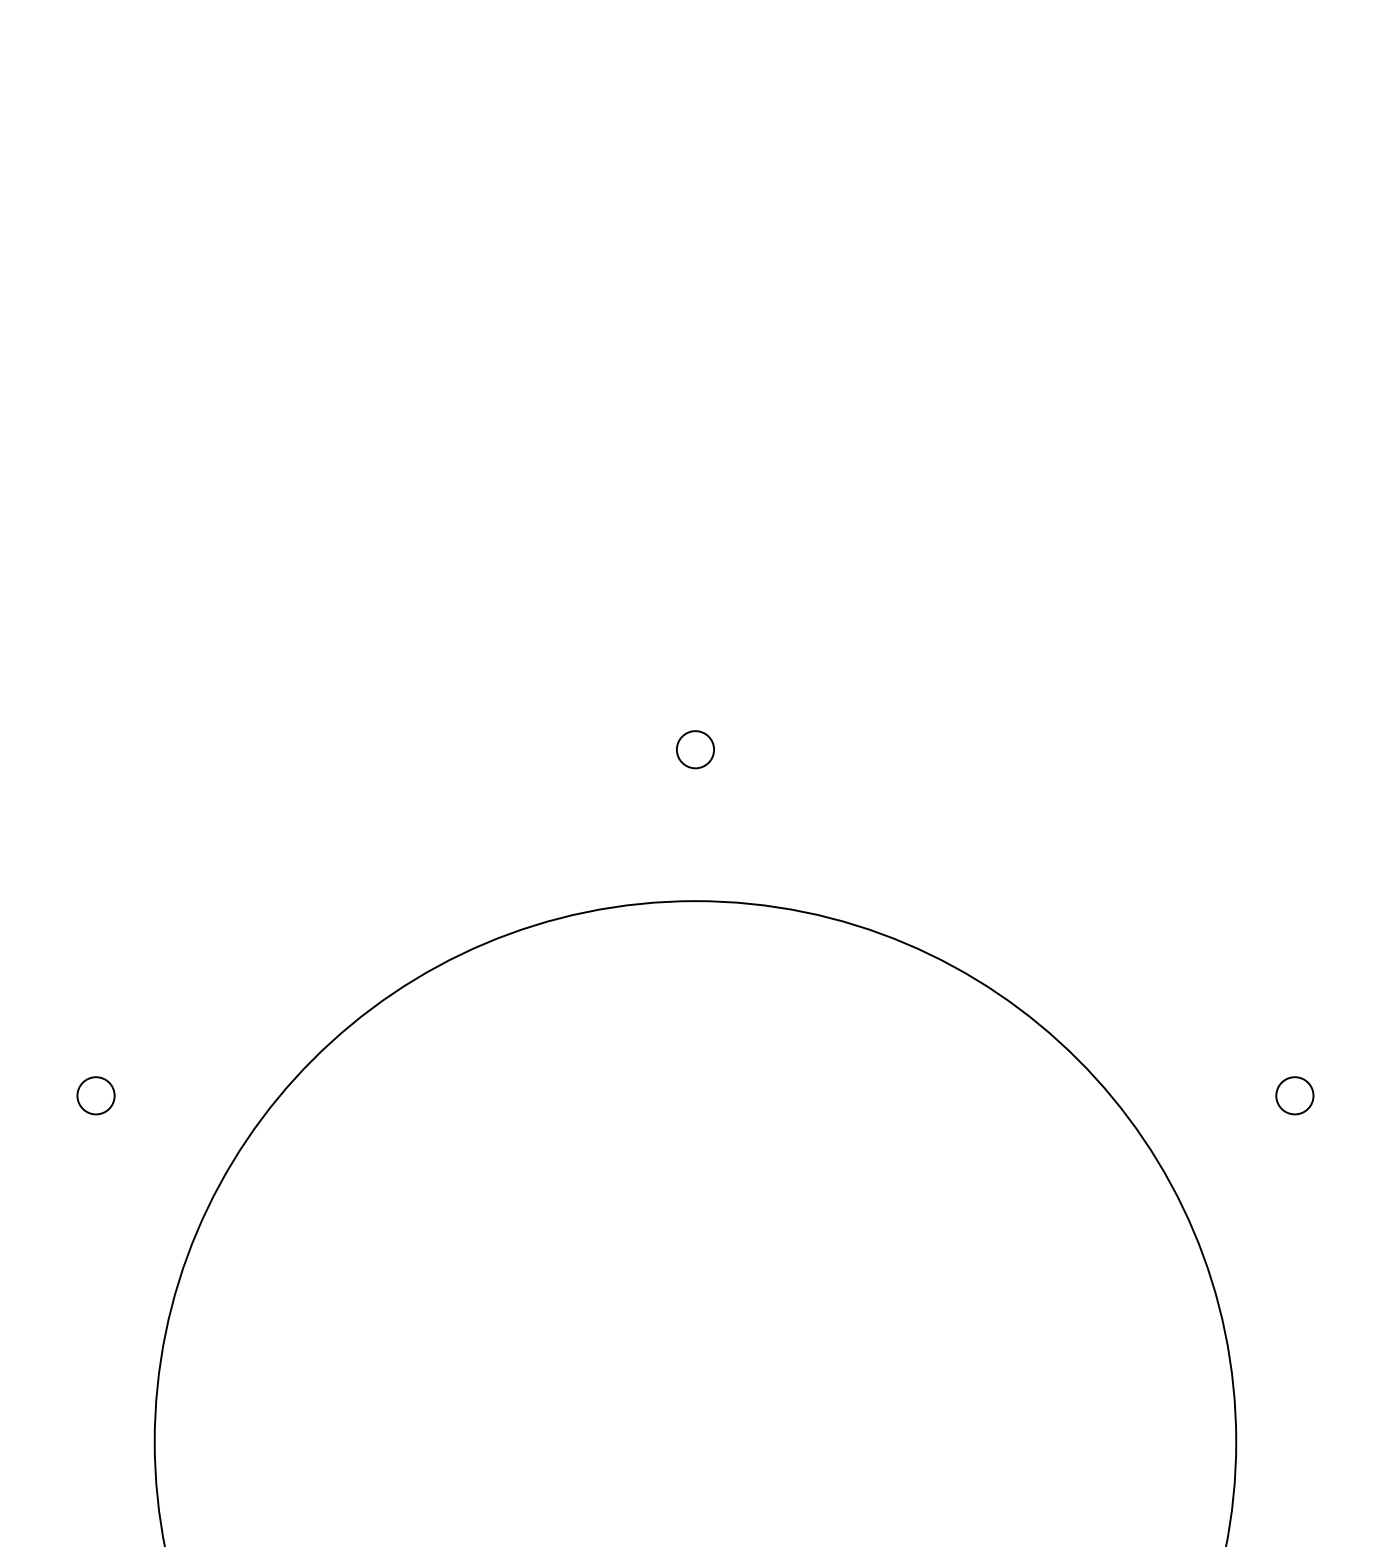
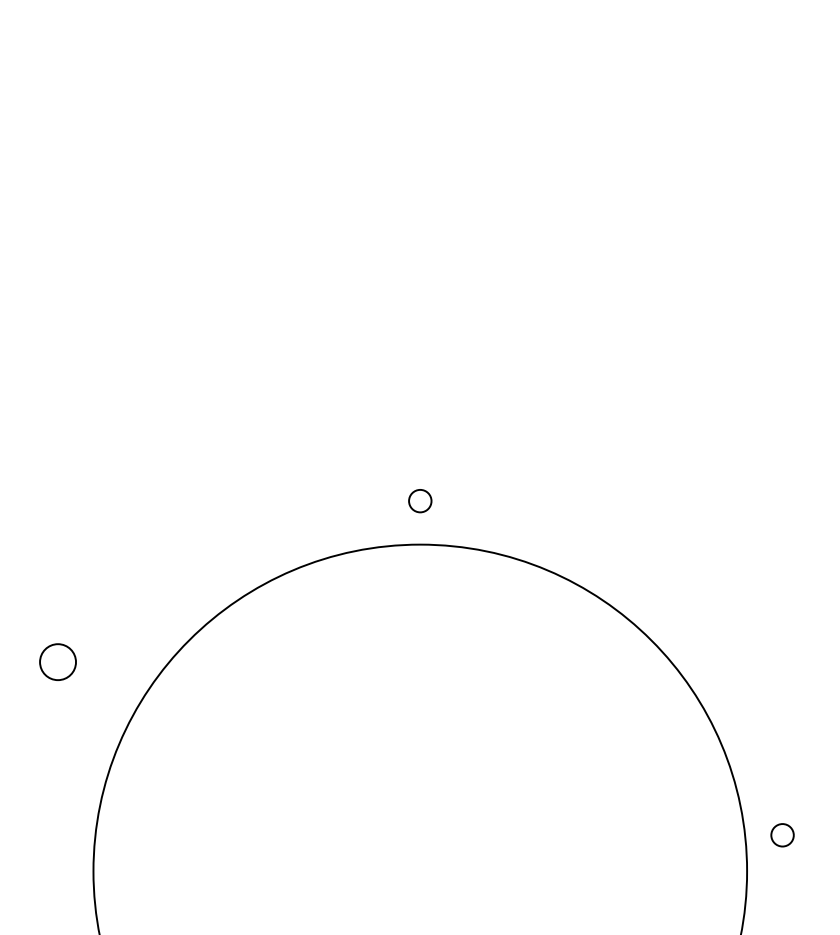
circle: (695, 750) -> (420, 501), moved
circle: (95, 1096) -> (57, 662), size x1.6
circle: (1294, 1096) -> (782, 835), moved

